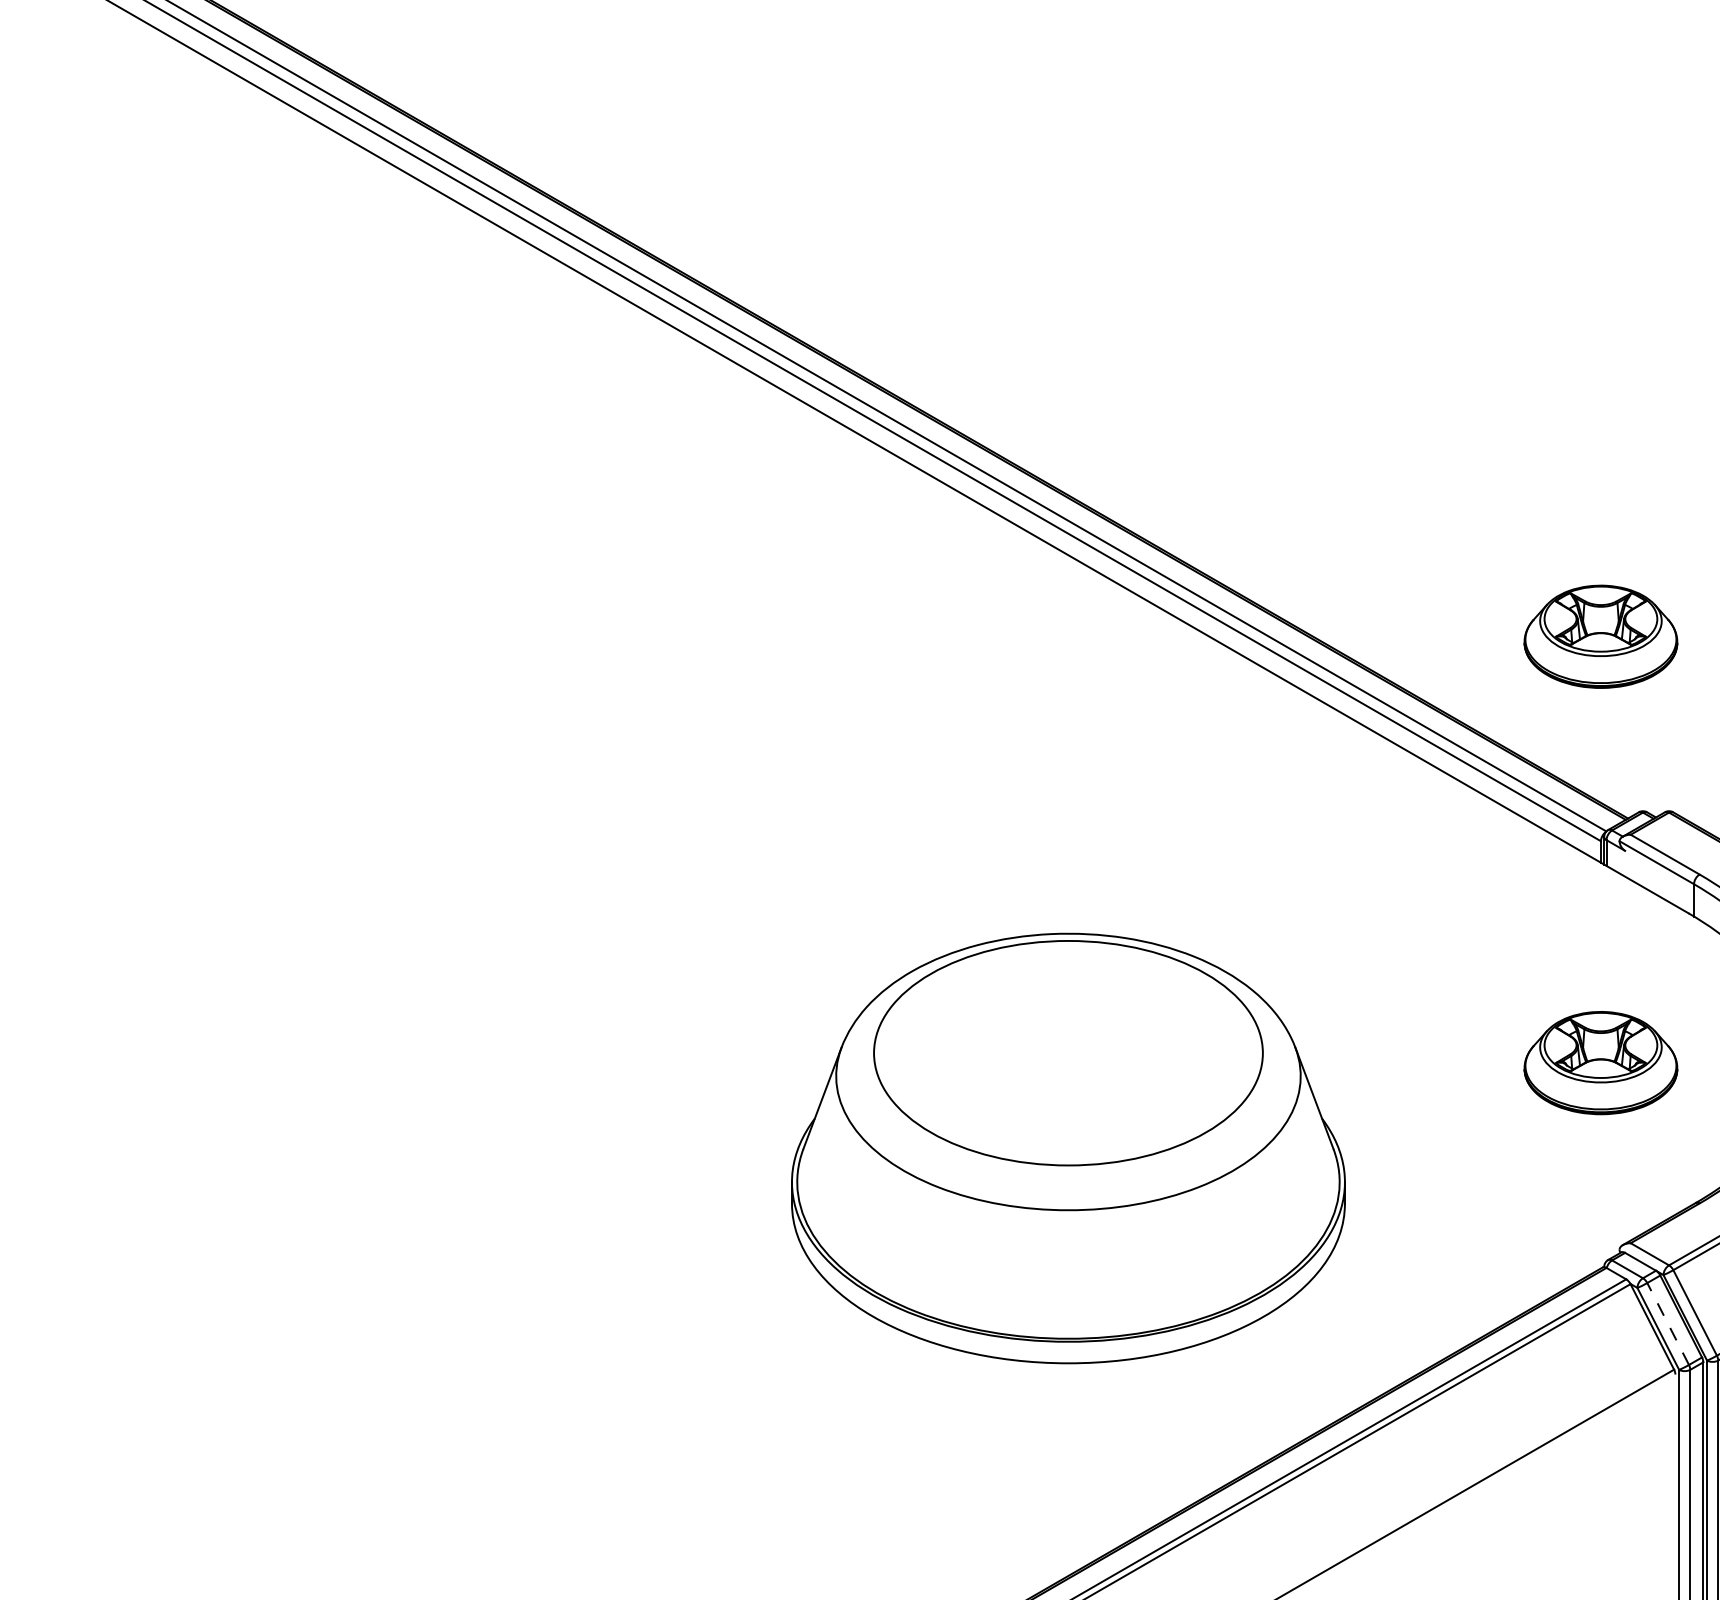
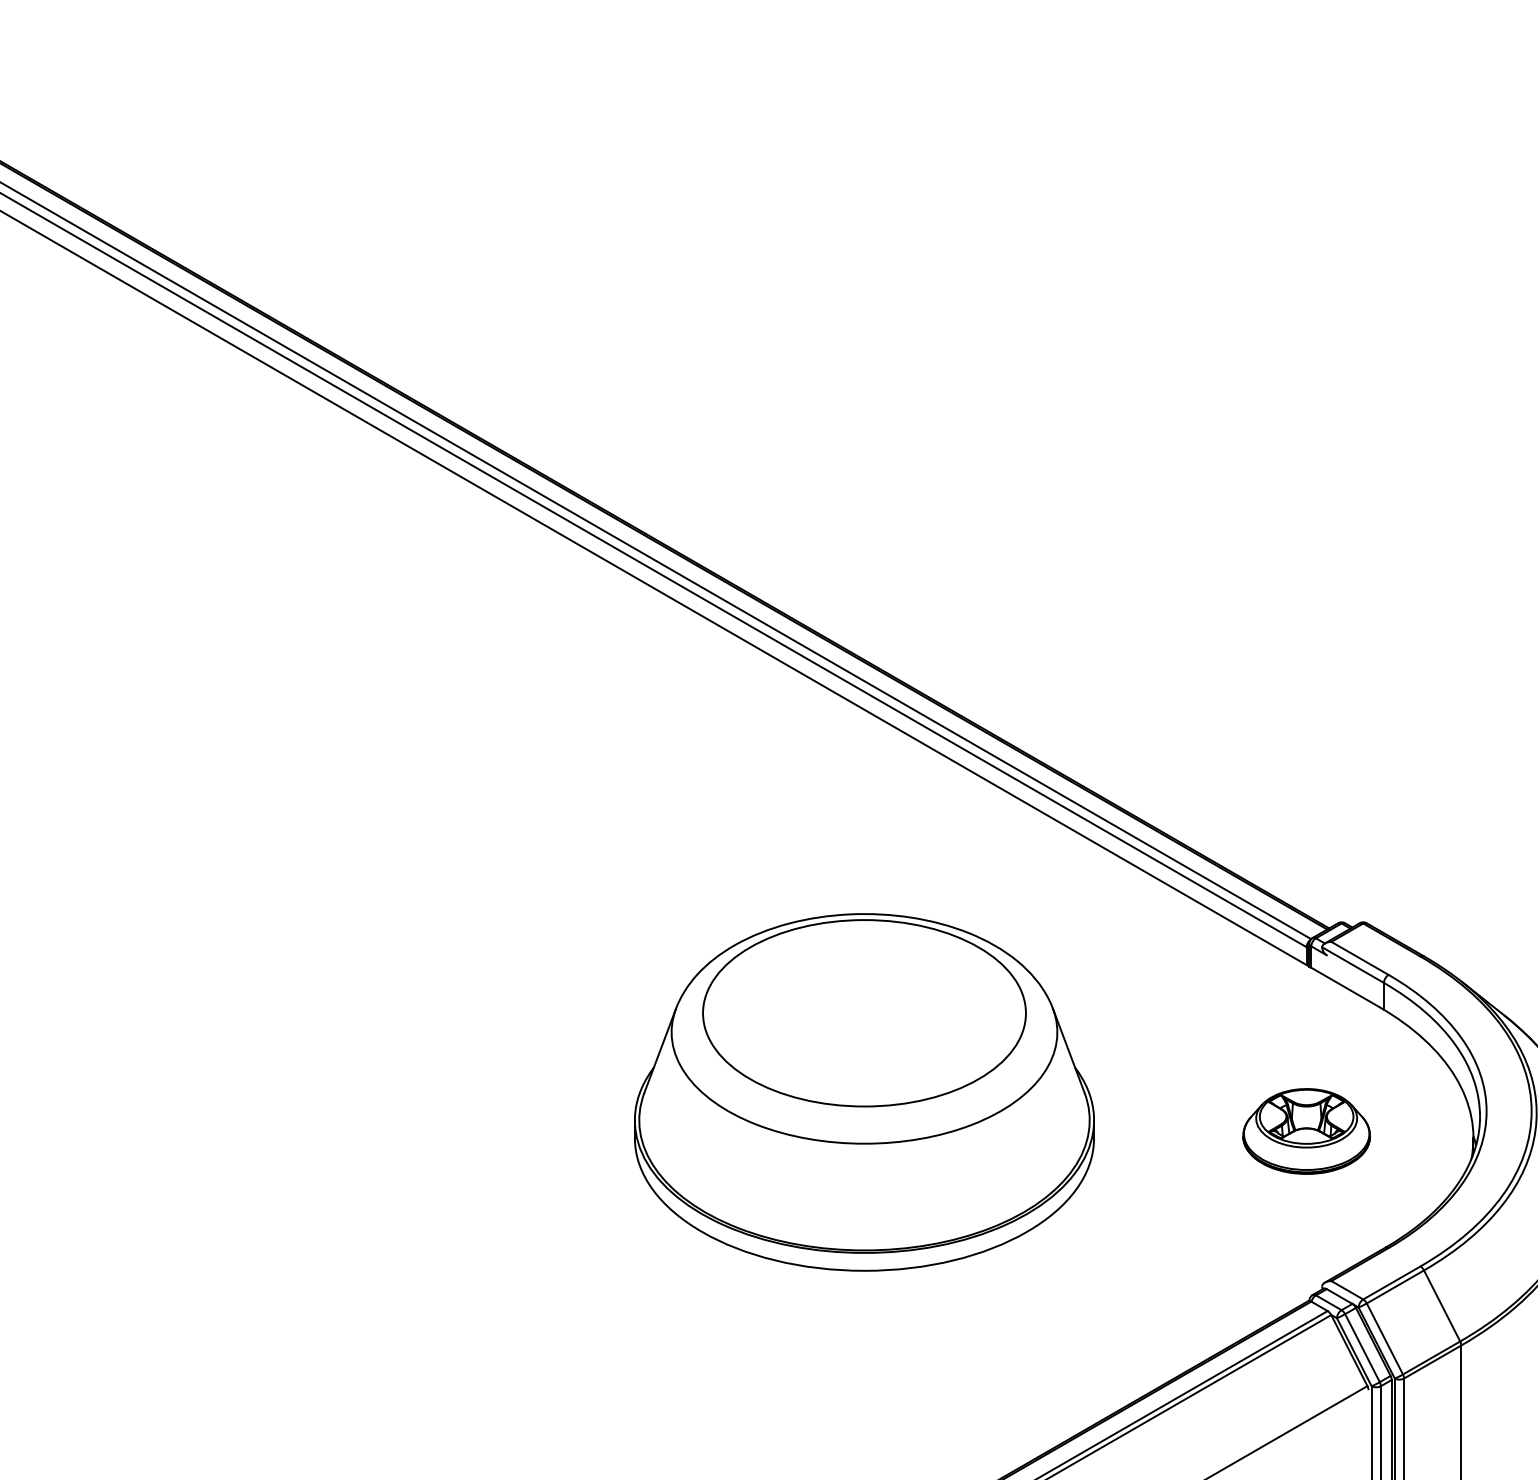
part: (1600, 636) -> (1306, 777), removed
part: (1068, 1148) -> (864, 1092), moved
line: (1668, 1323) -> (1362, 1347), dashed -> solid

